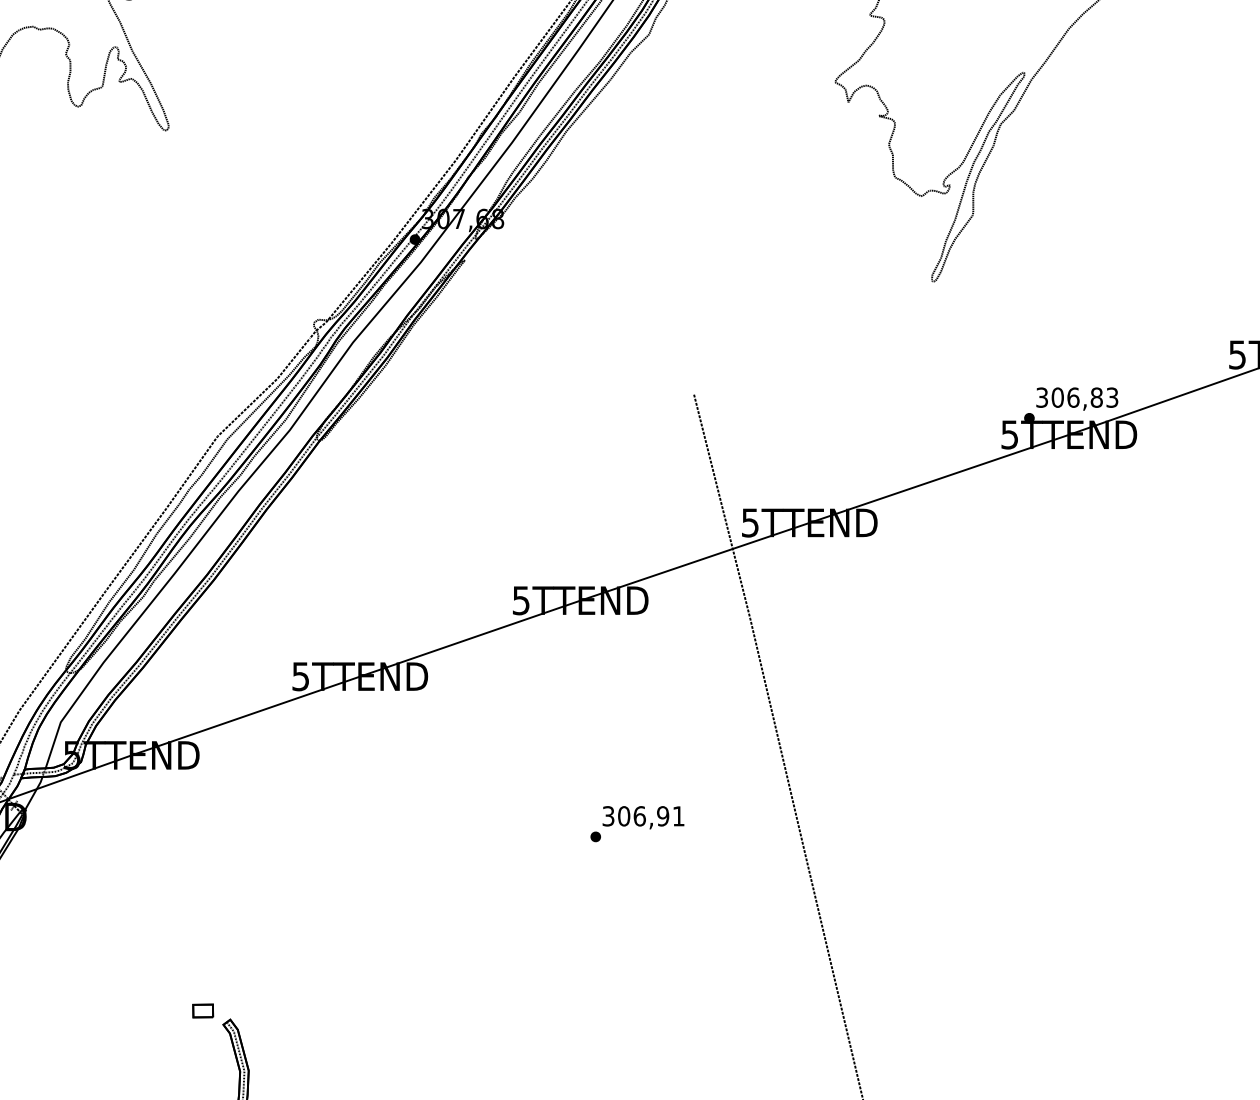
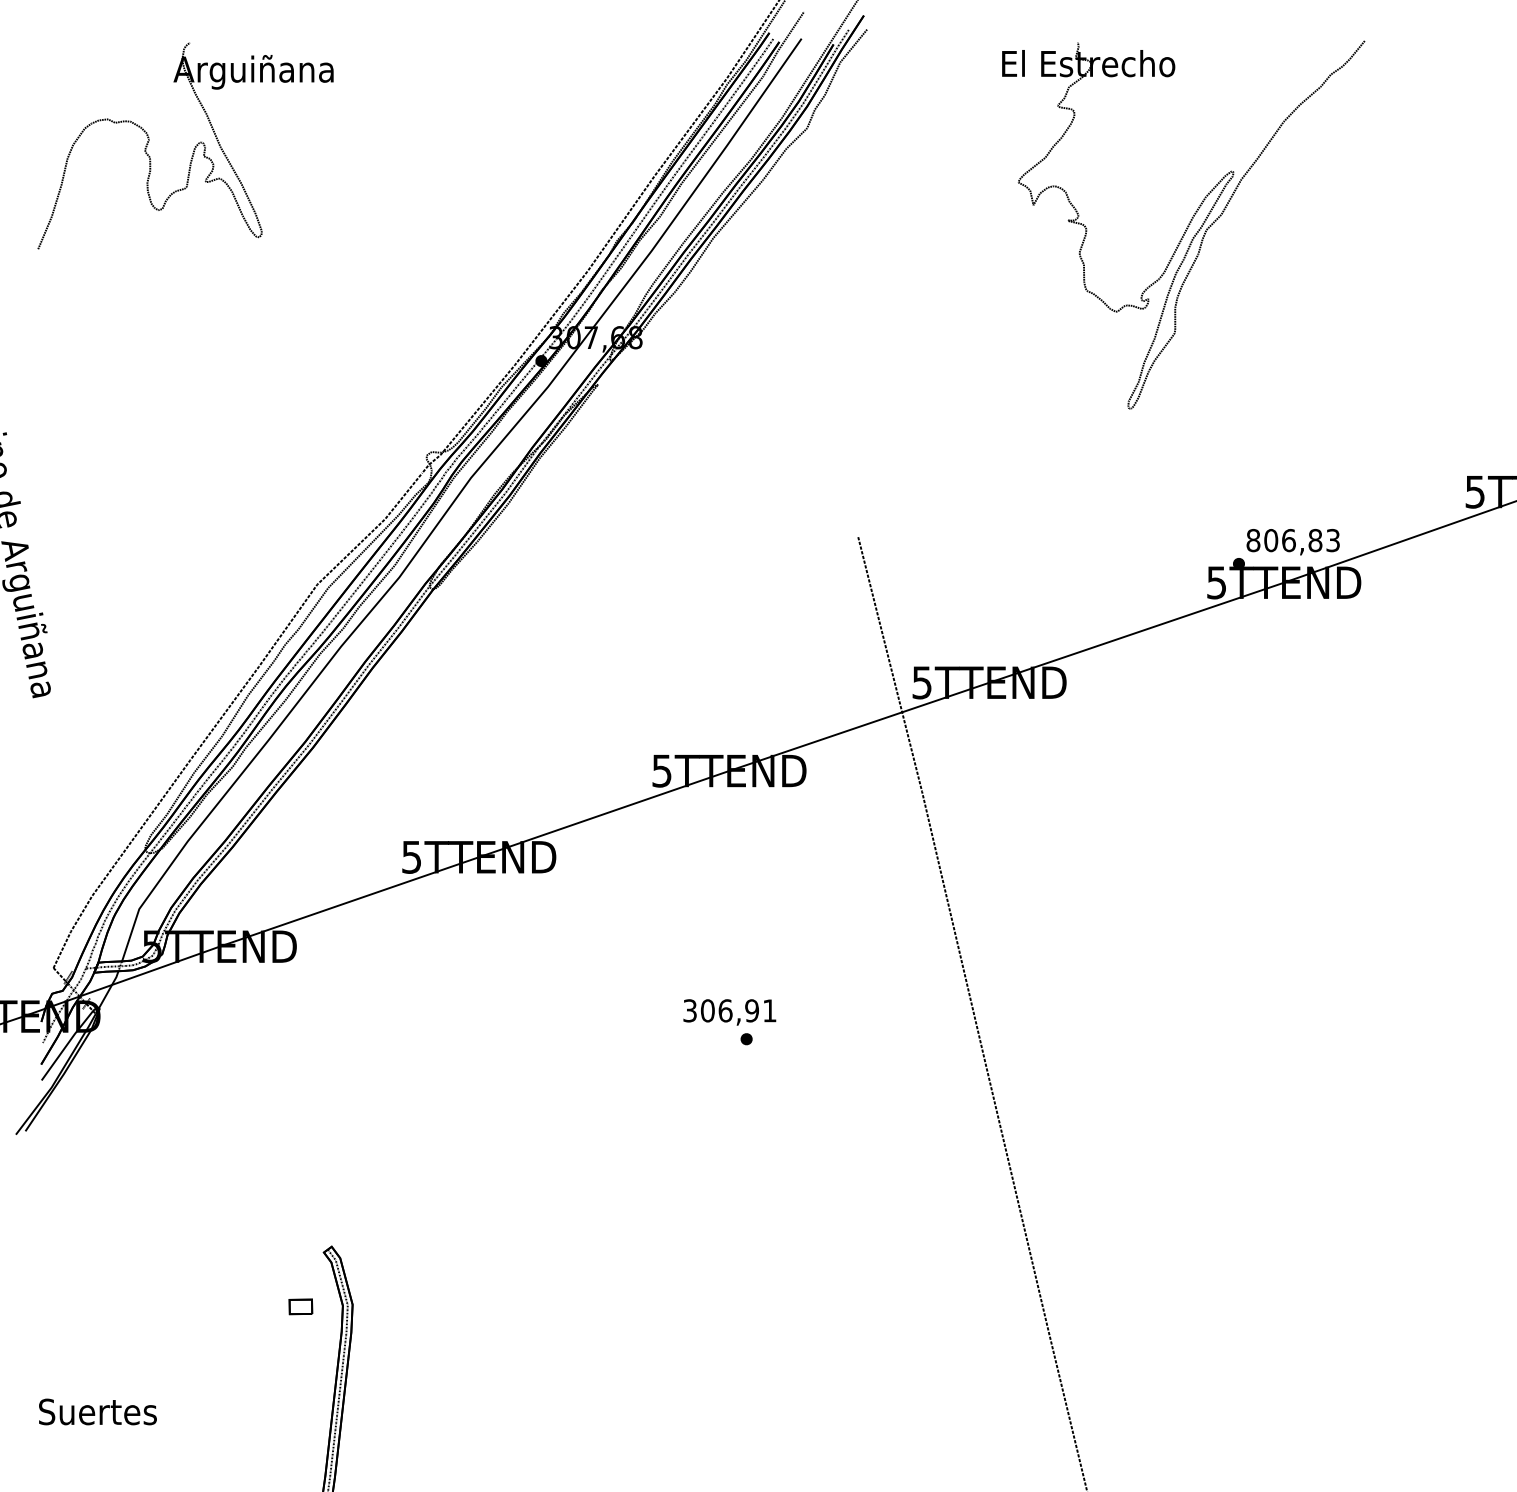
text: (1042, 397) -> (1253, 540), 306,83 -> 806,83
text: (643, 817) -> (729, 1012), moved
part: (202, 1010) -> (300, 1306), moved

